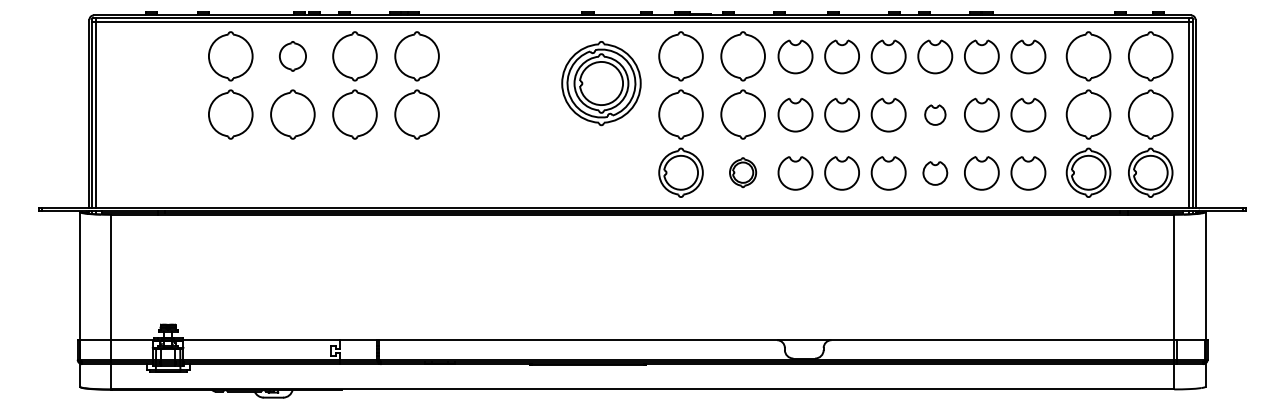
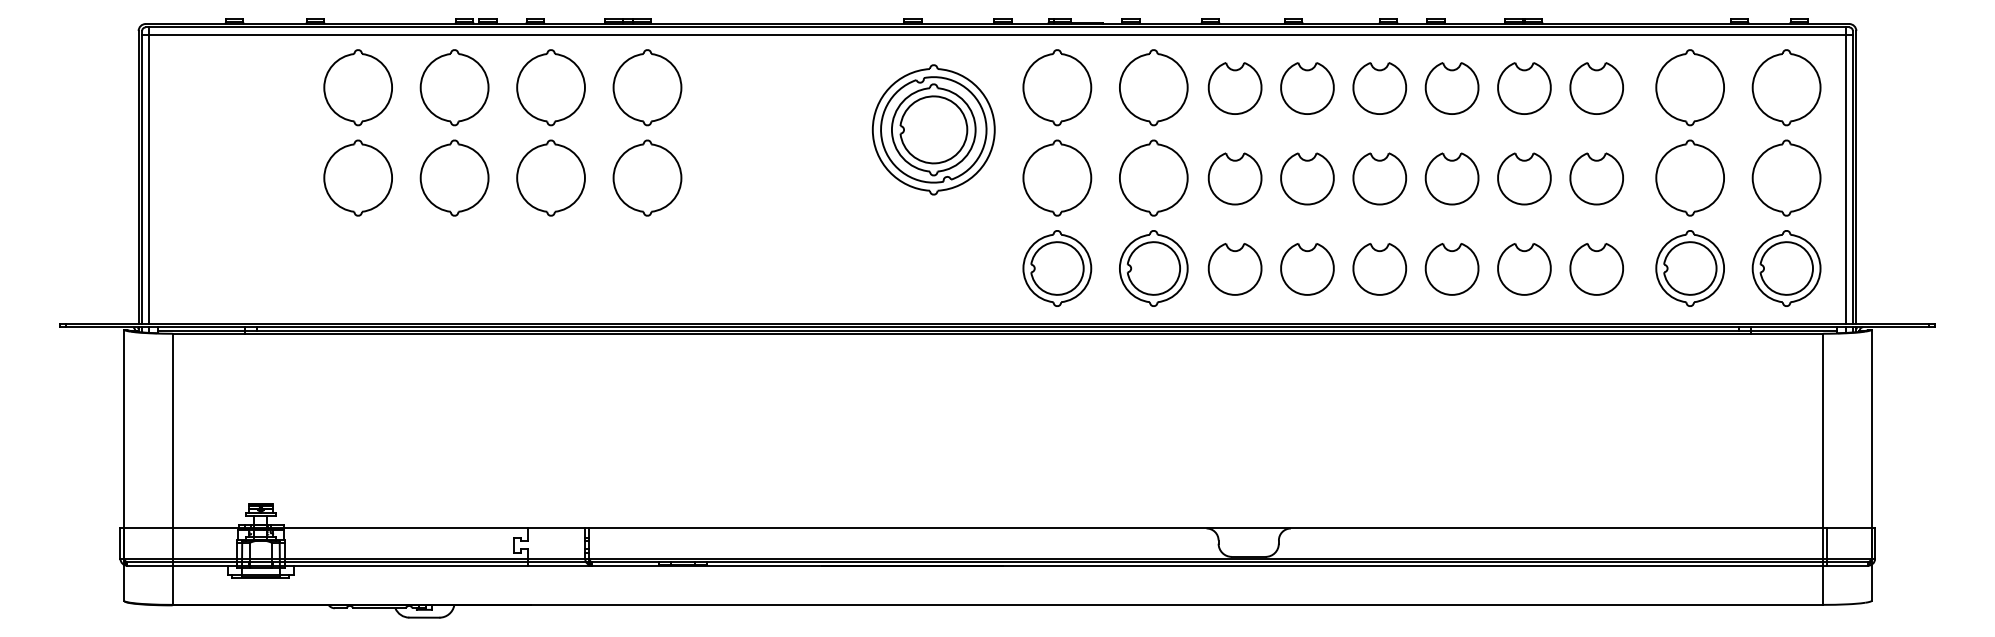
part: (292, 56) -> (454, 87), size x1.67
part: (935, 114) -> (1452, 177), size x1.67
part: (742, 172) -> (1152, 268), size x1.67
part: (935, 173) -> (1452, 269), size x1.43

